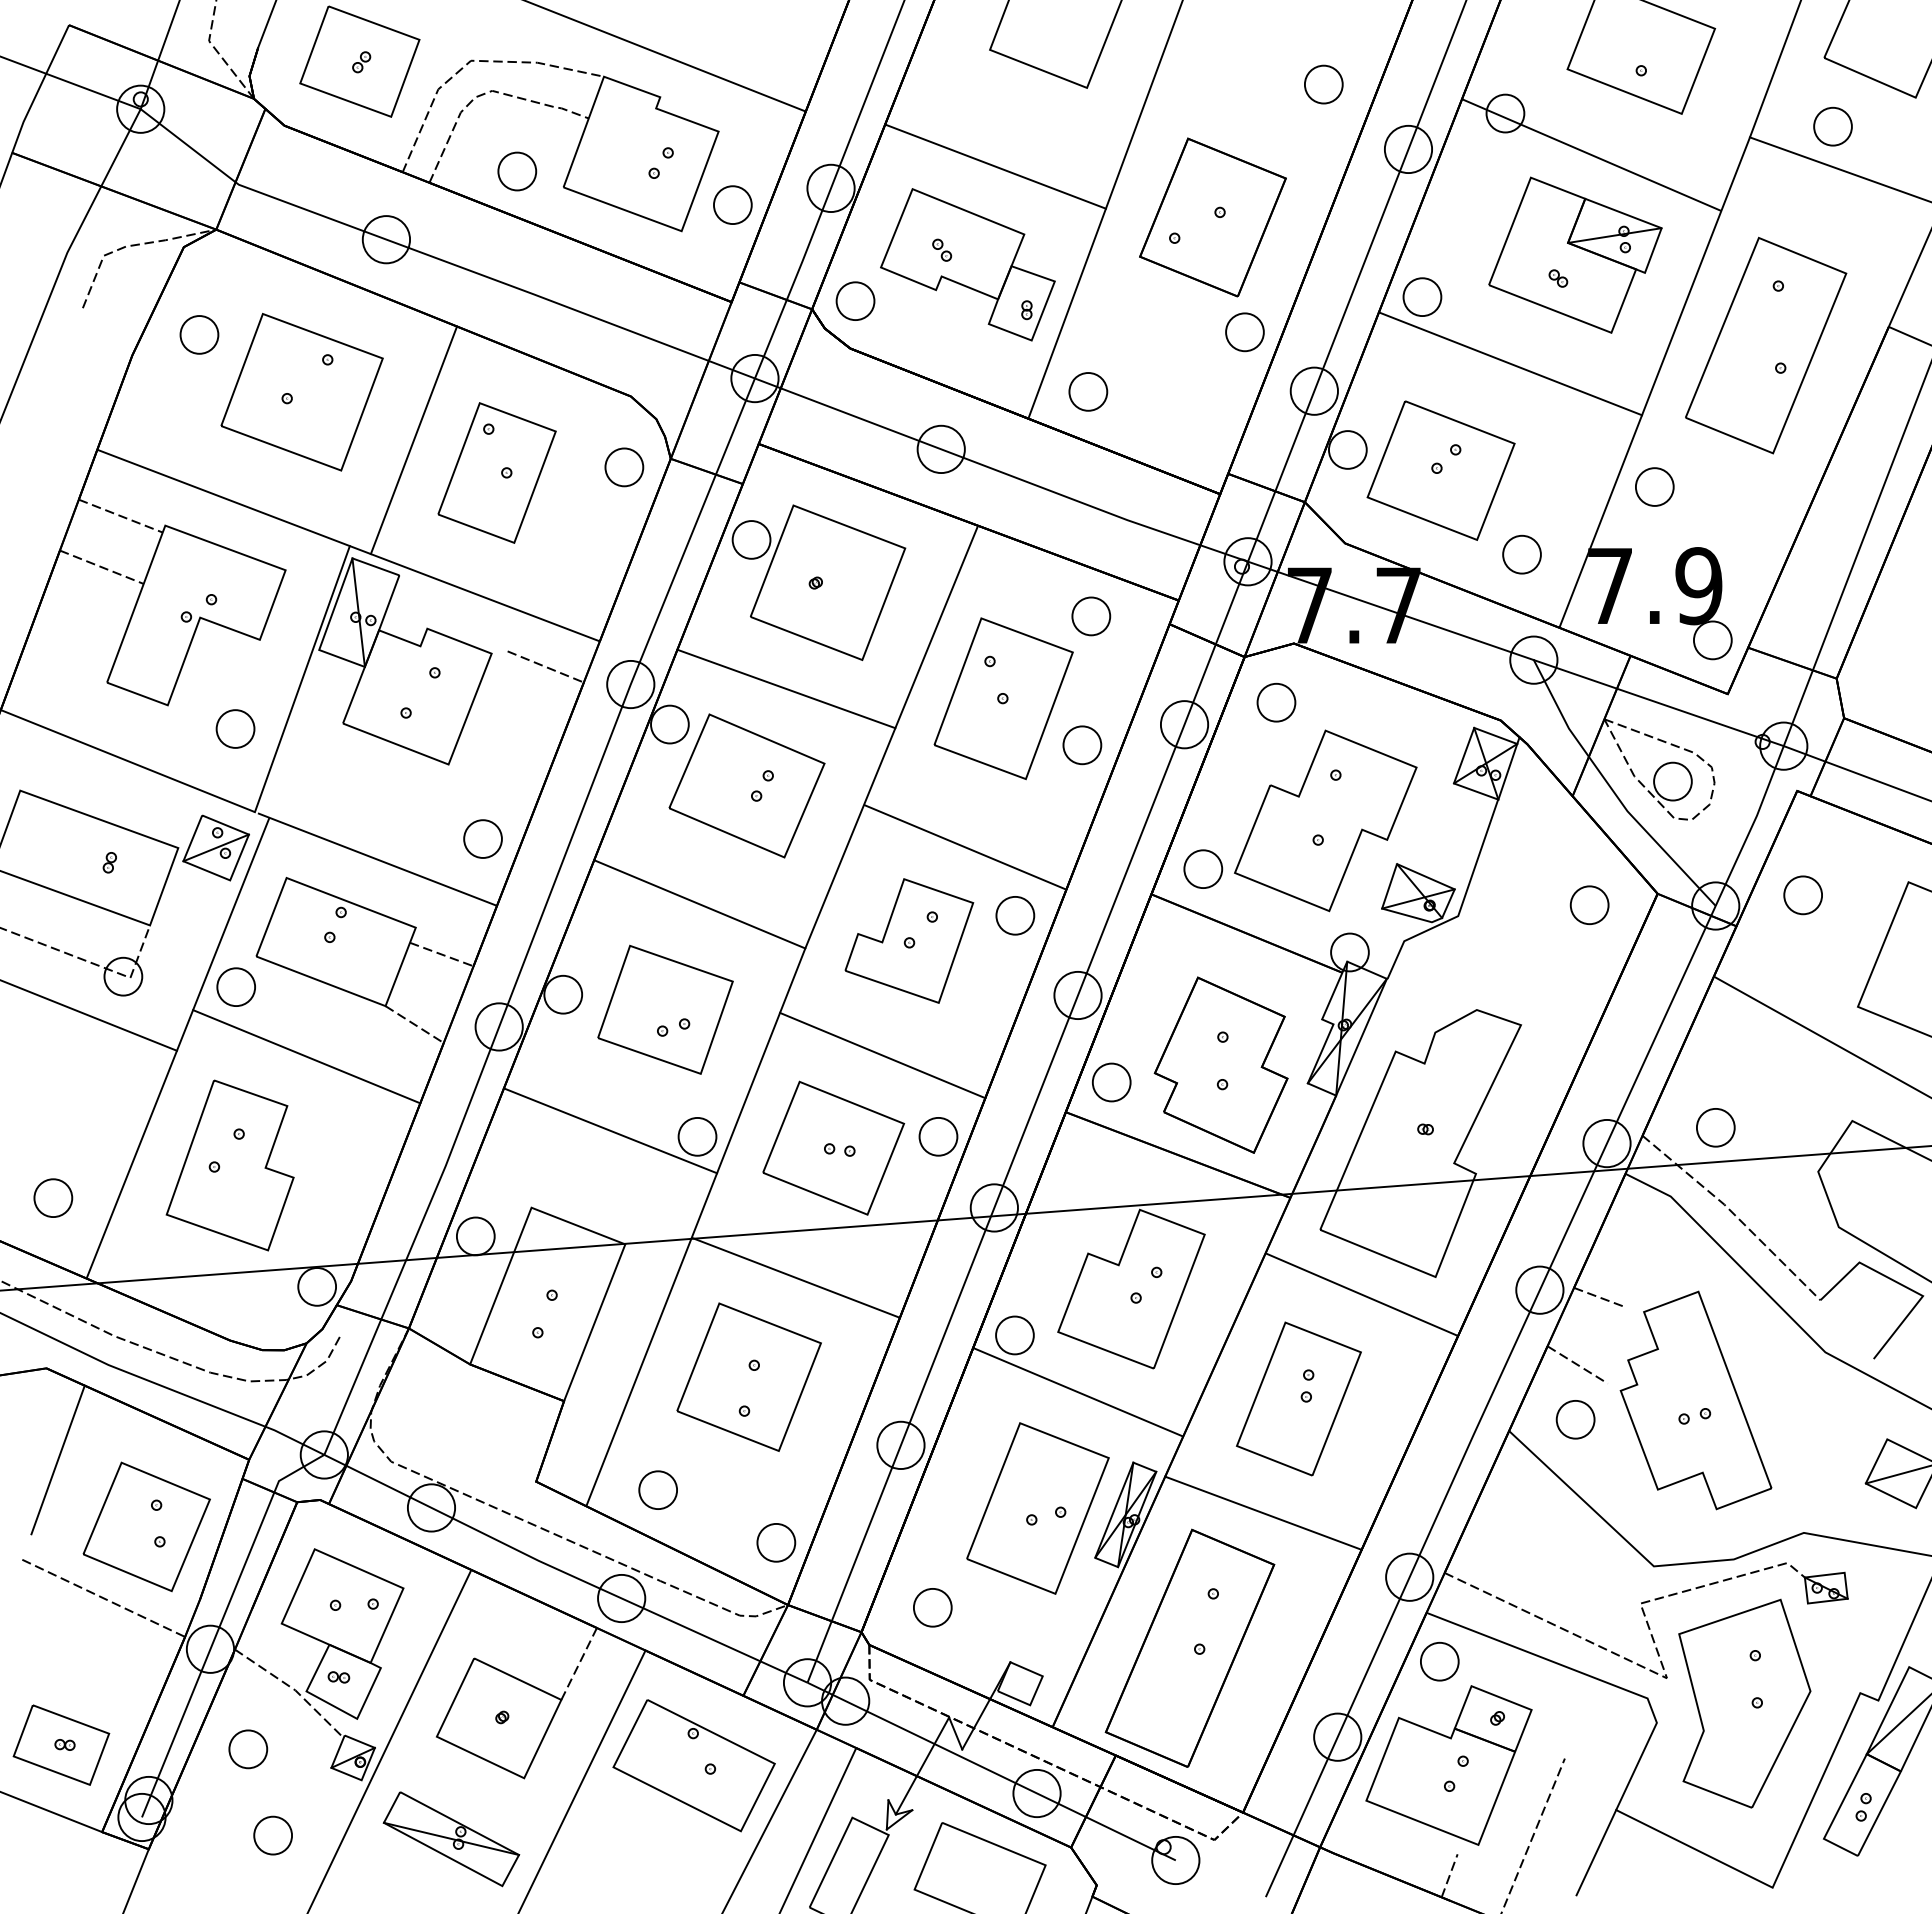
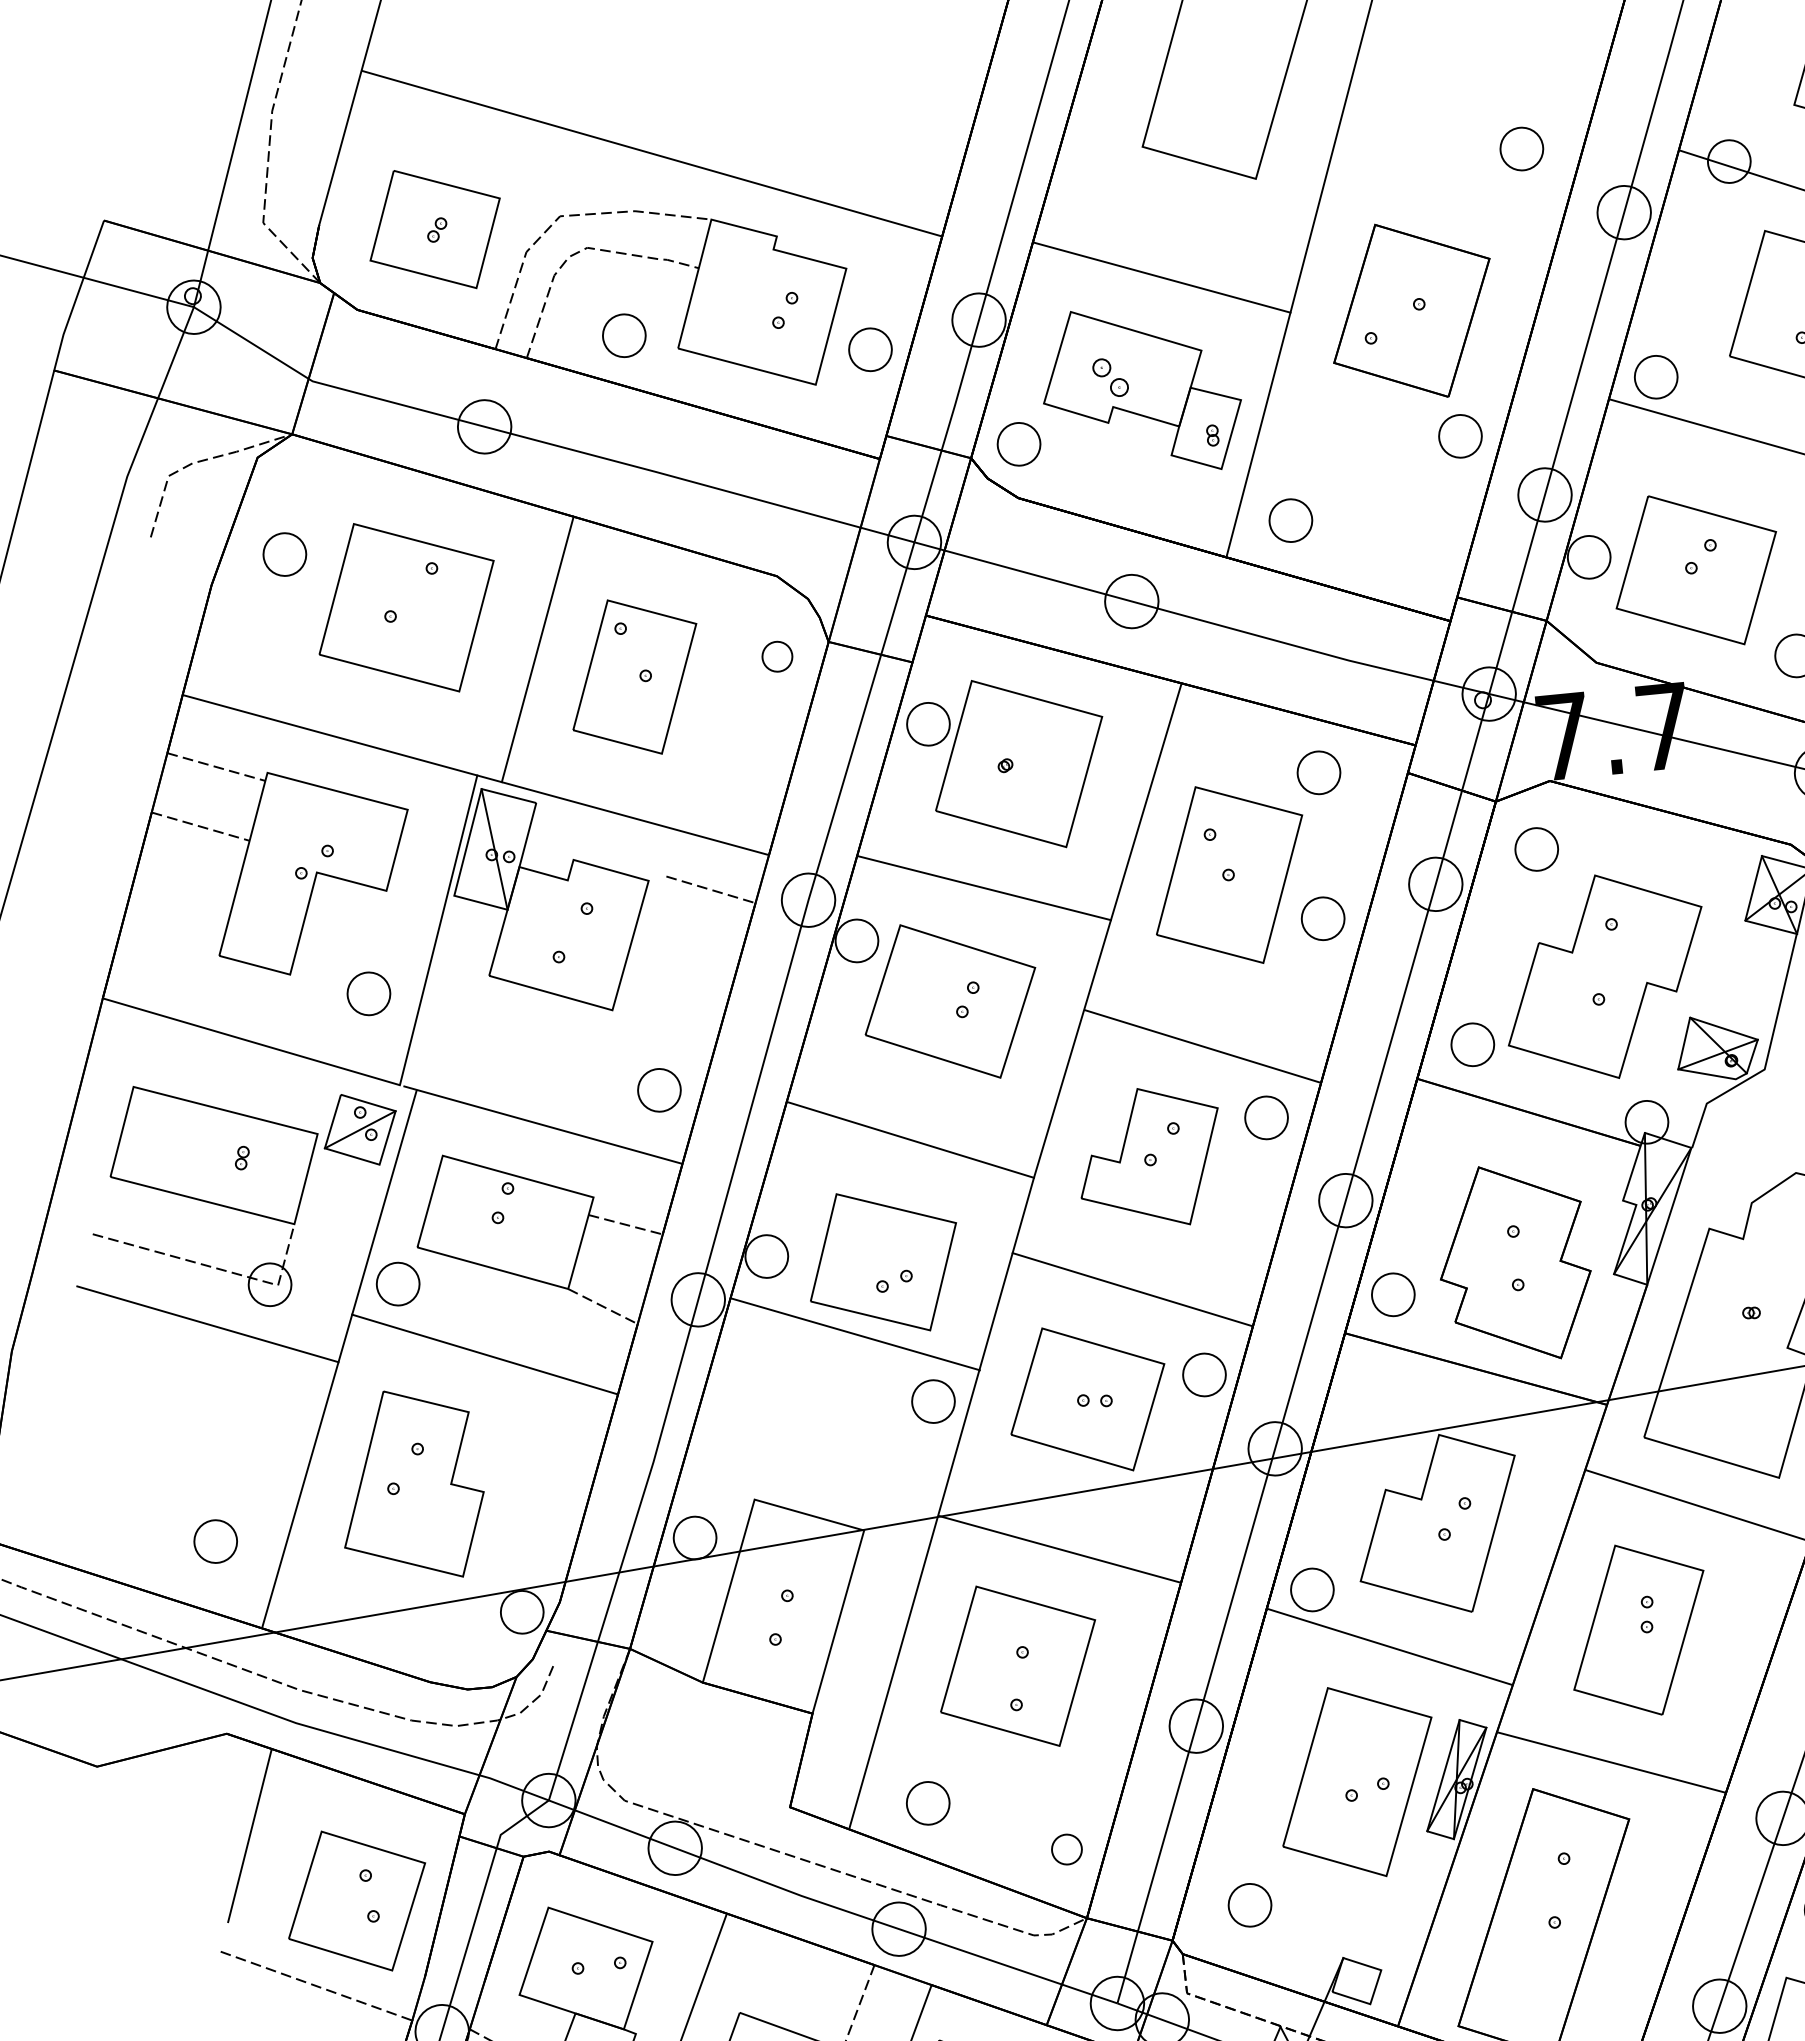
part: (942, 249) -> (1111, 376), size x1.6
part: (624, 467) -> (777, 656), size x0.7
line: (610, 1130) -> (855, 1333), moved
part: (776, 1542) -> (1067, 1849), size x0.7

